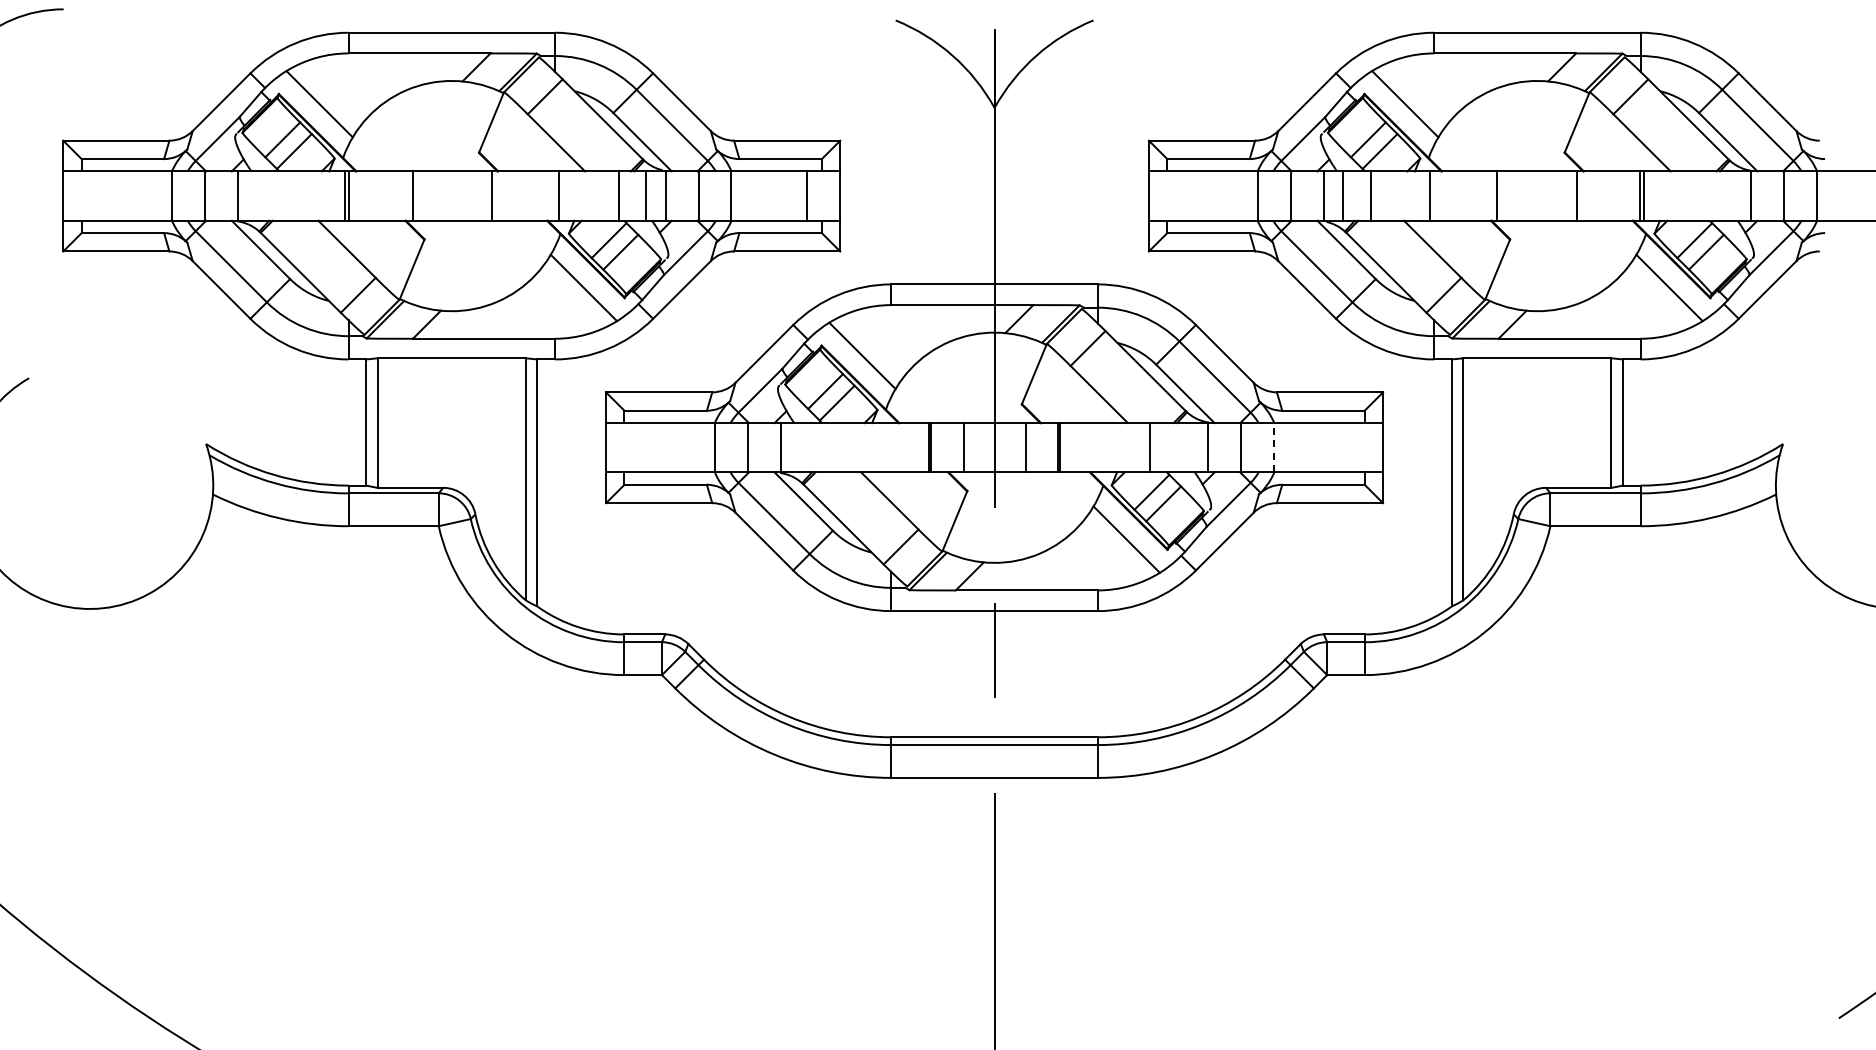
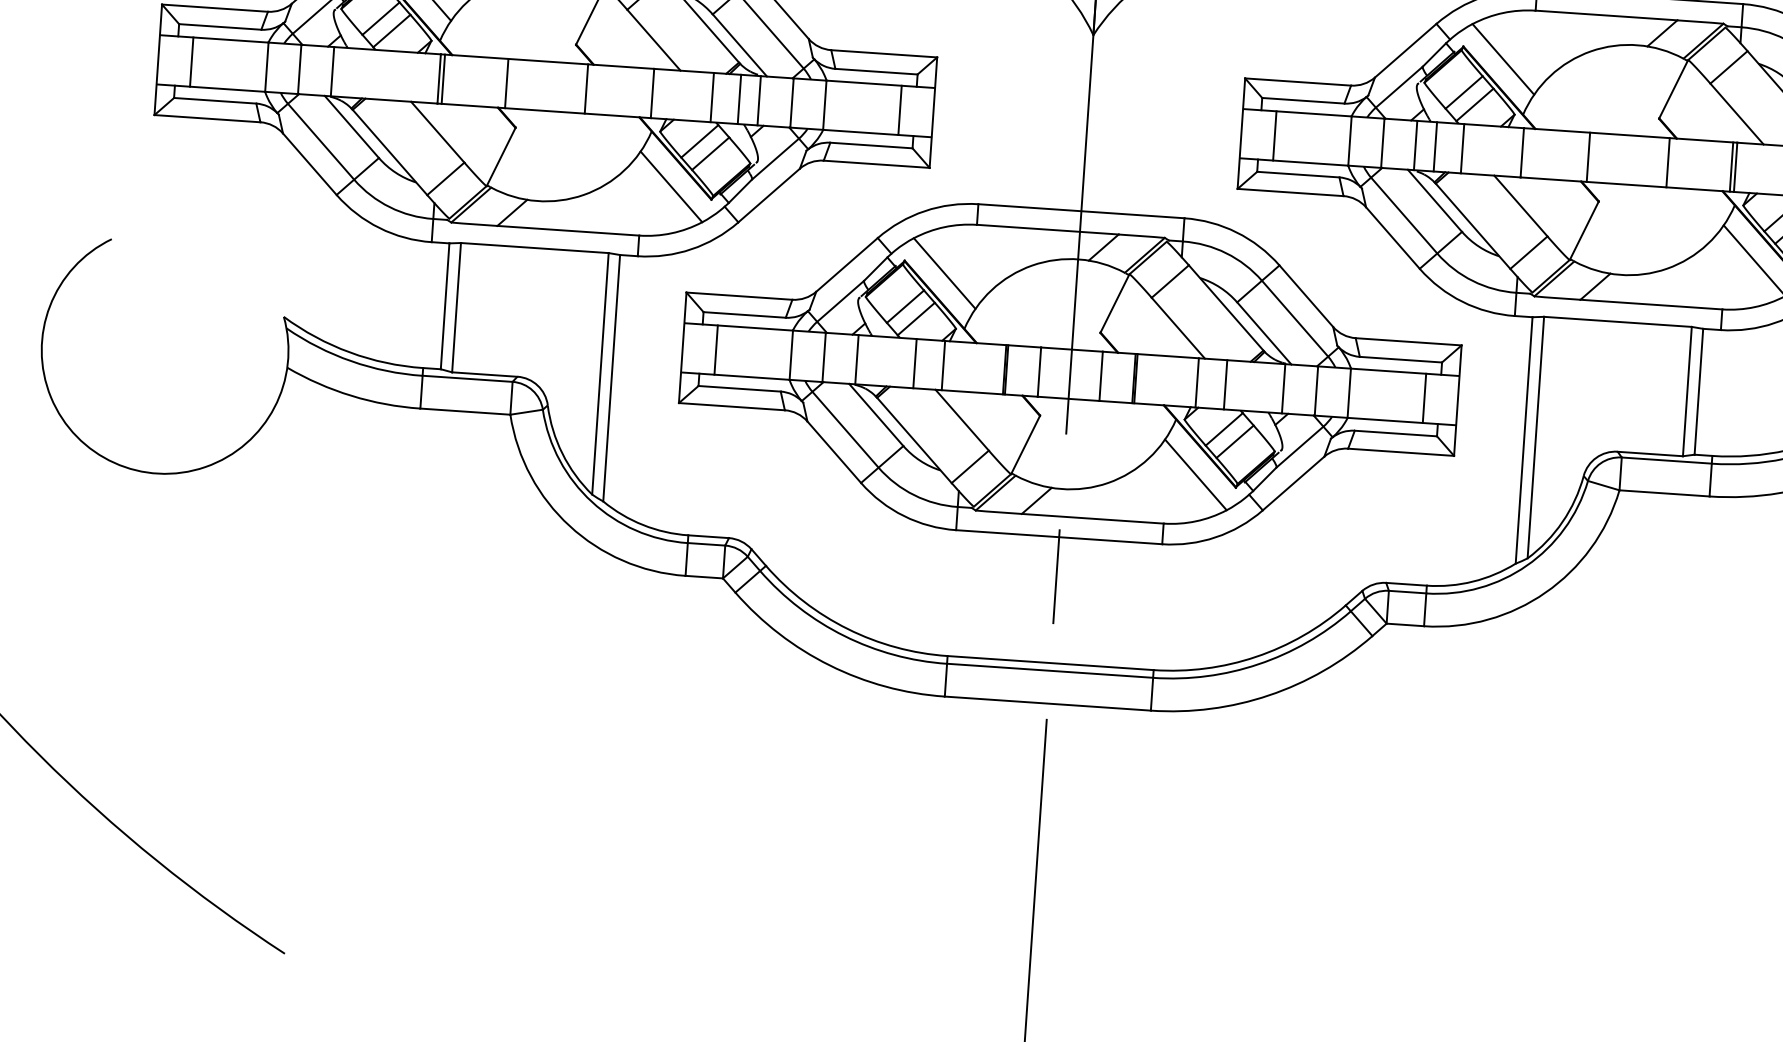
line: (96, 195) -> (191, 61), added
line: (1182, 195) -> (1274, 135), added
line: (639, 447) -> (716, 349), added
line: (838, 447) -> (914, 363), added
line: (867, 447) -> (943, 365), added
line: (1121, 447) -> (1196, 382), added
line: (1274, 447) -> (1349, 393), dashed -> solid
line: (1349, 447) -> (1424, 398), added

